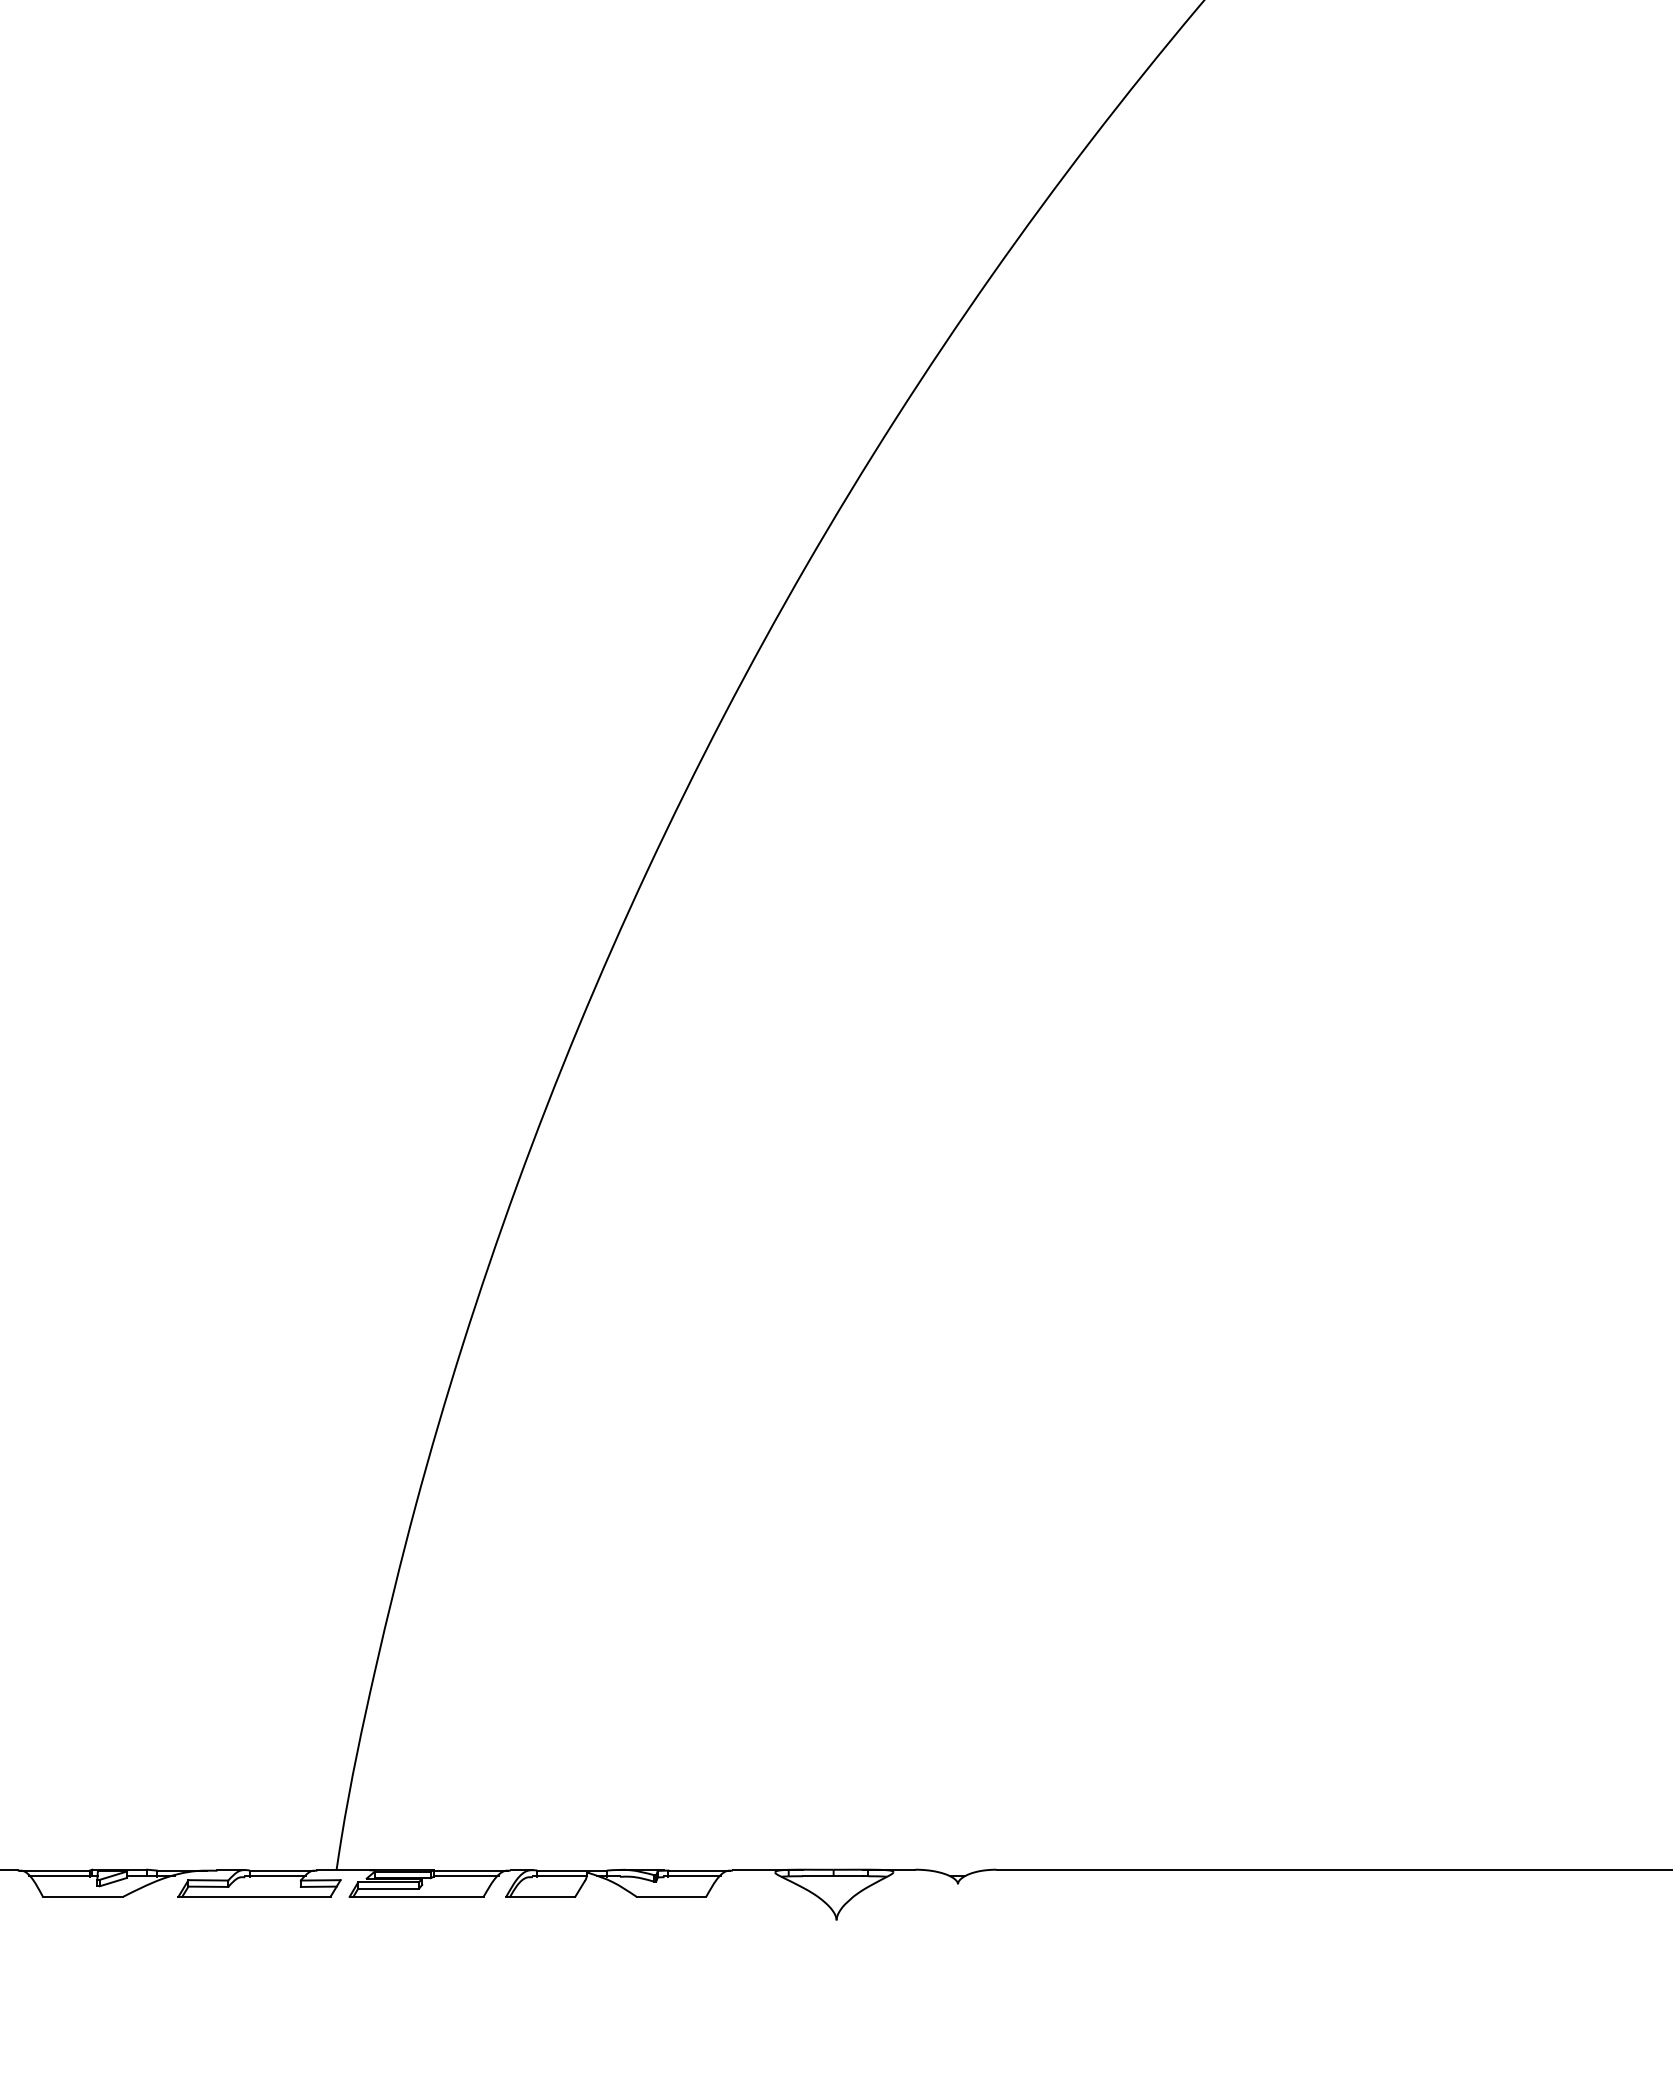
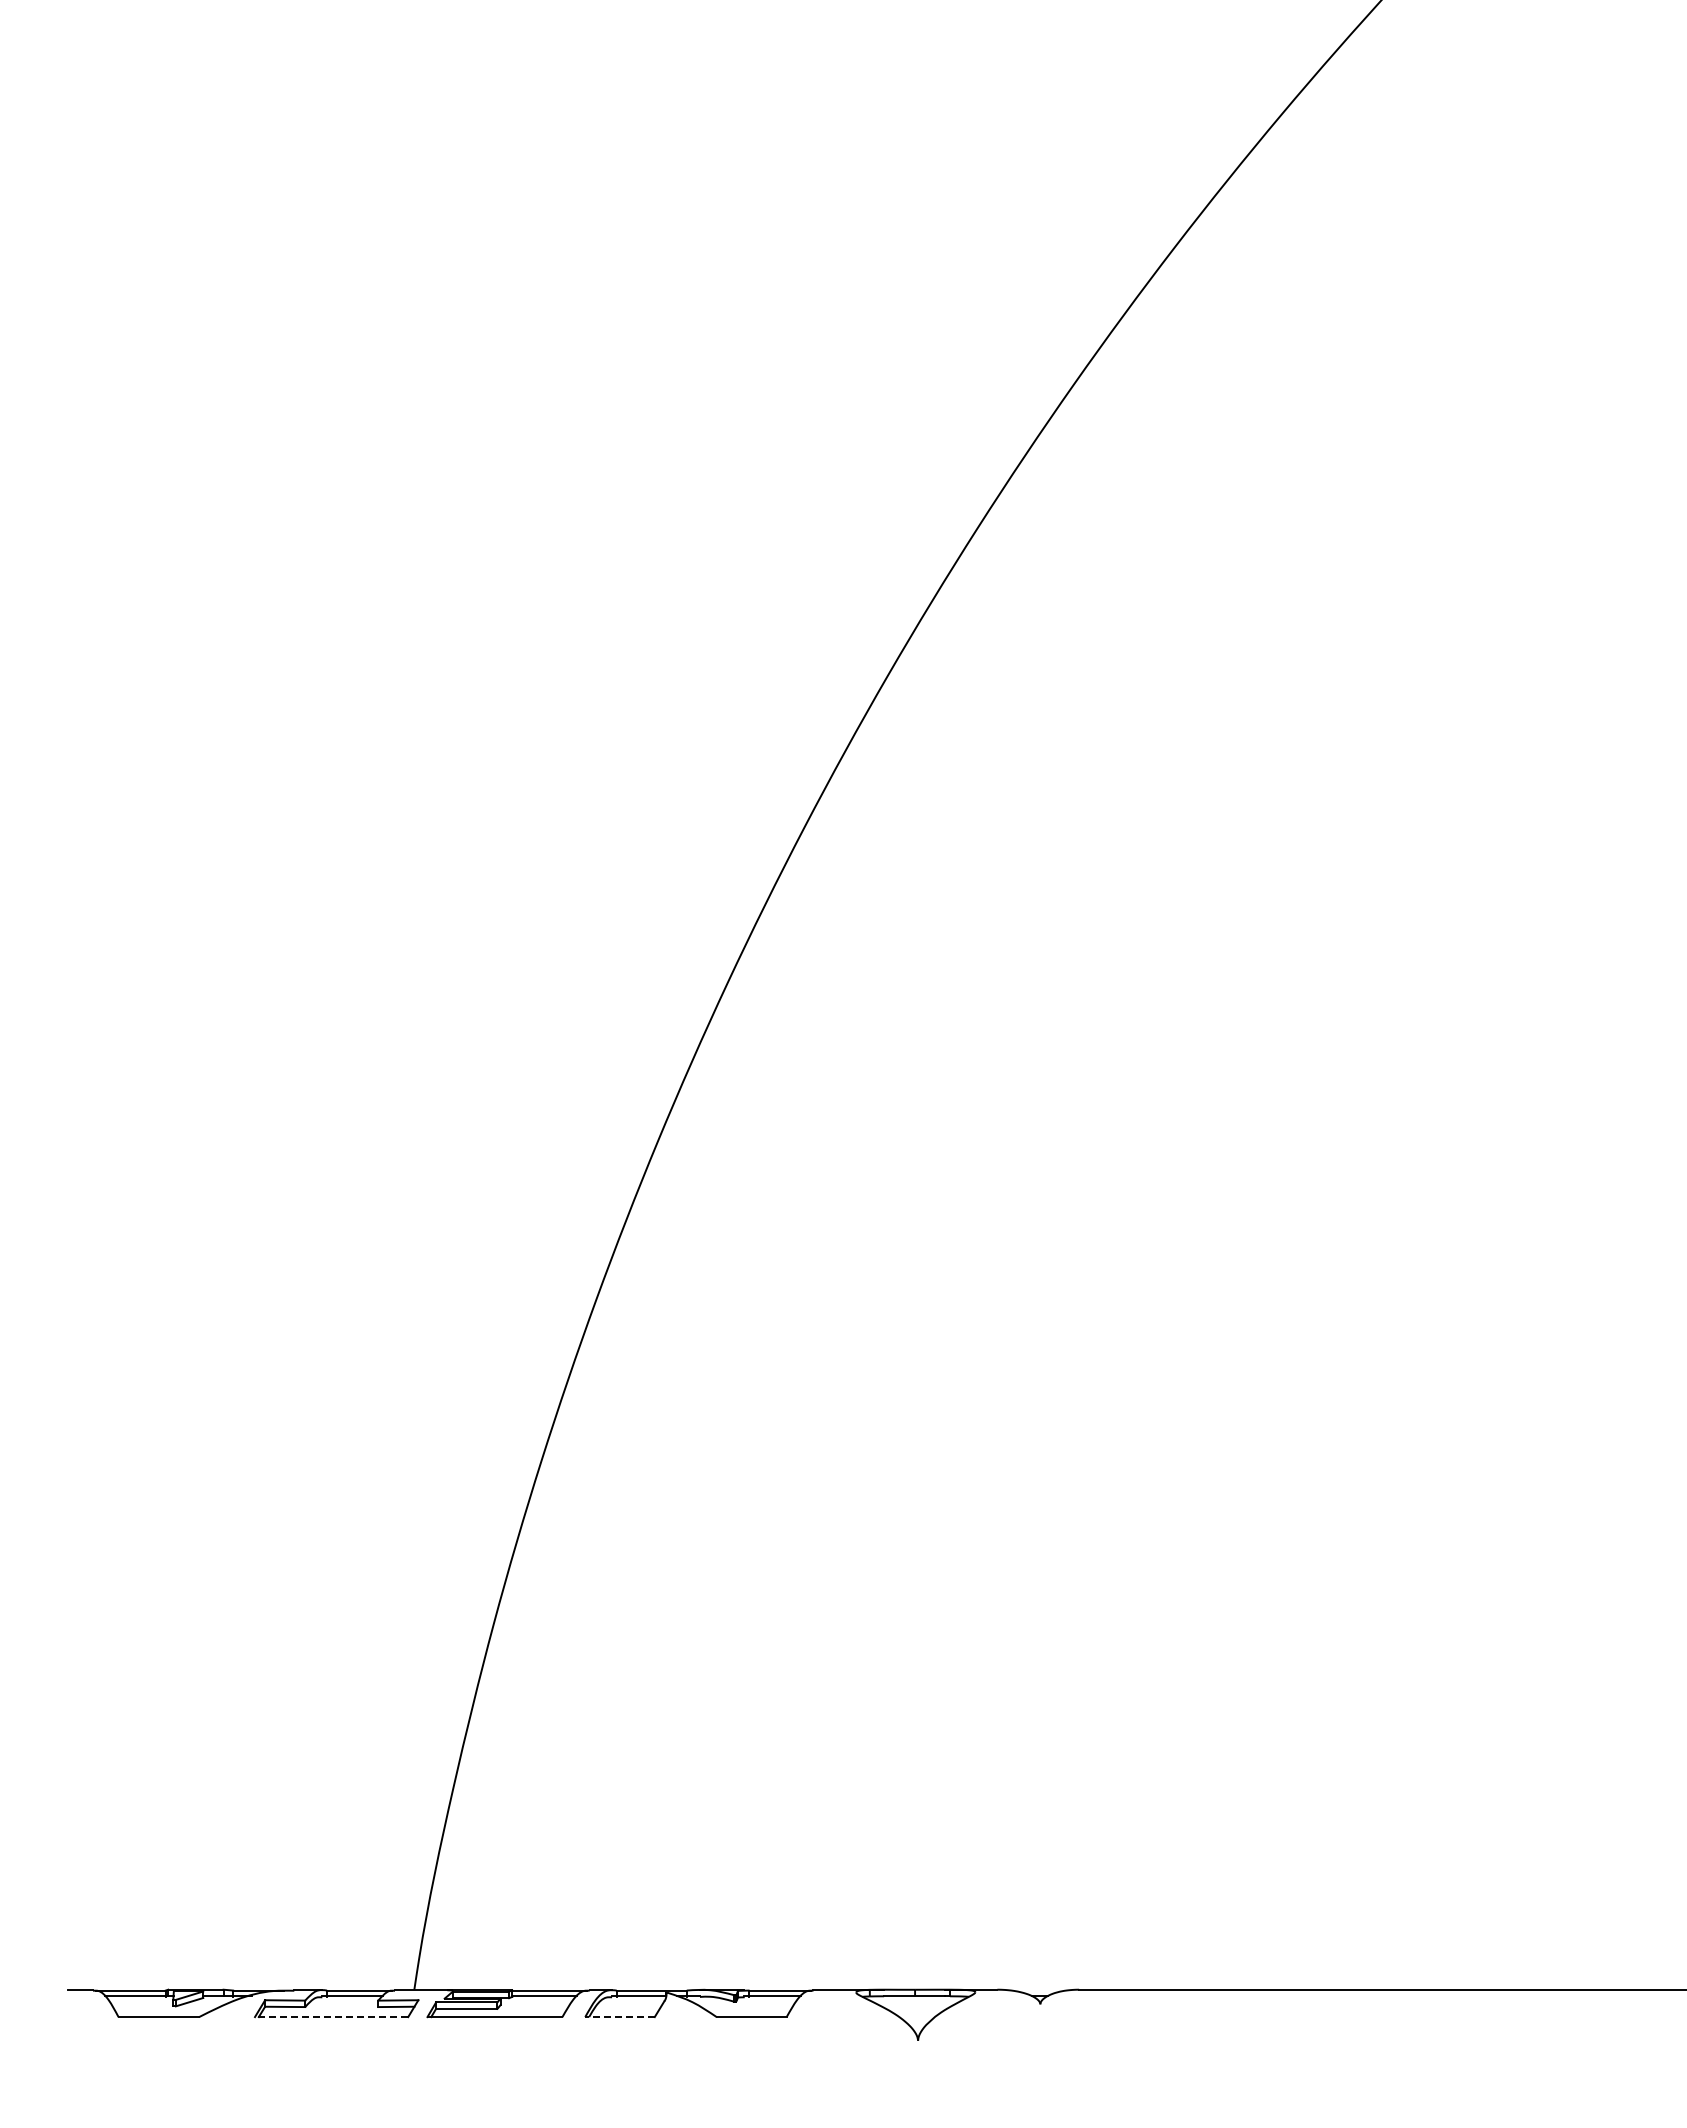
line: (254, 1897) -> (331, 2017), solid -> dashed
line: (541, 1897) -> (620, 2017), solid -> dashed

